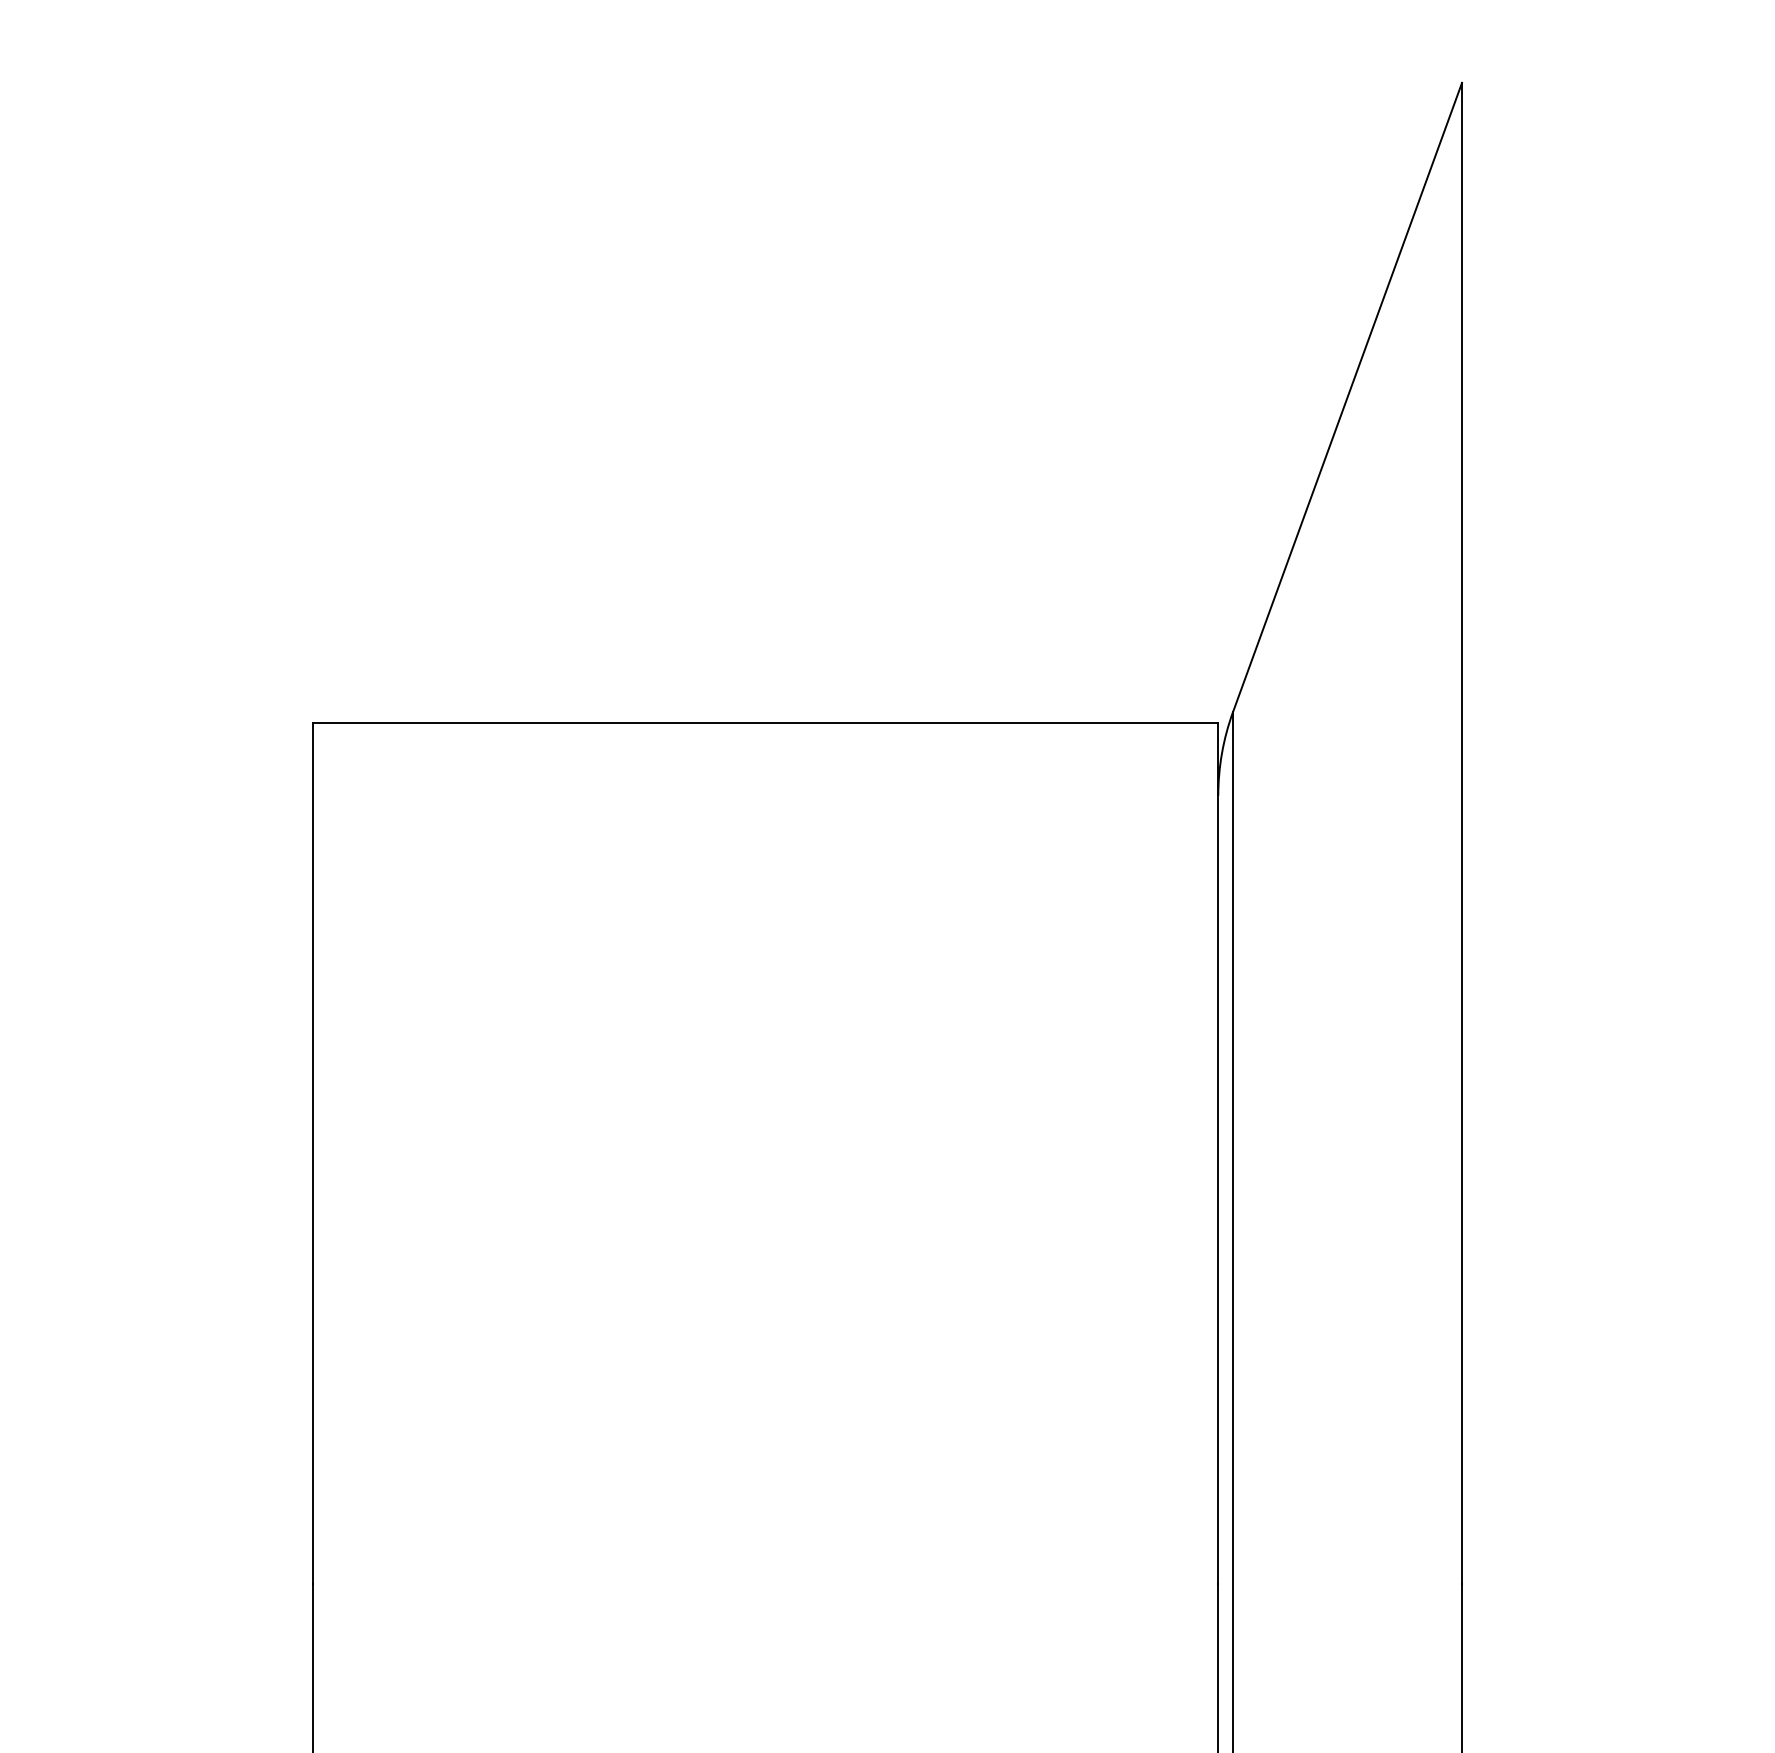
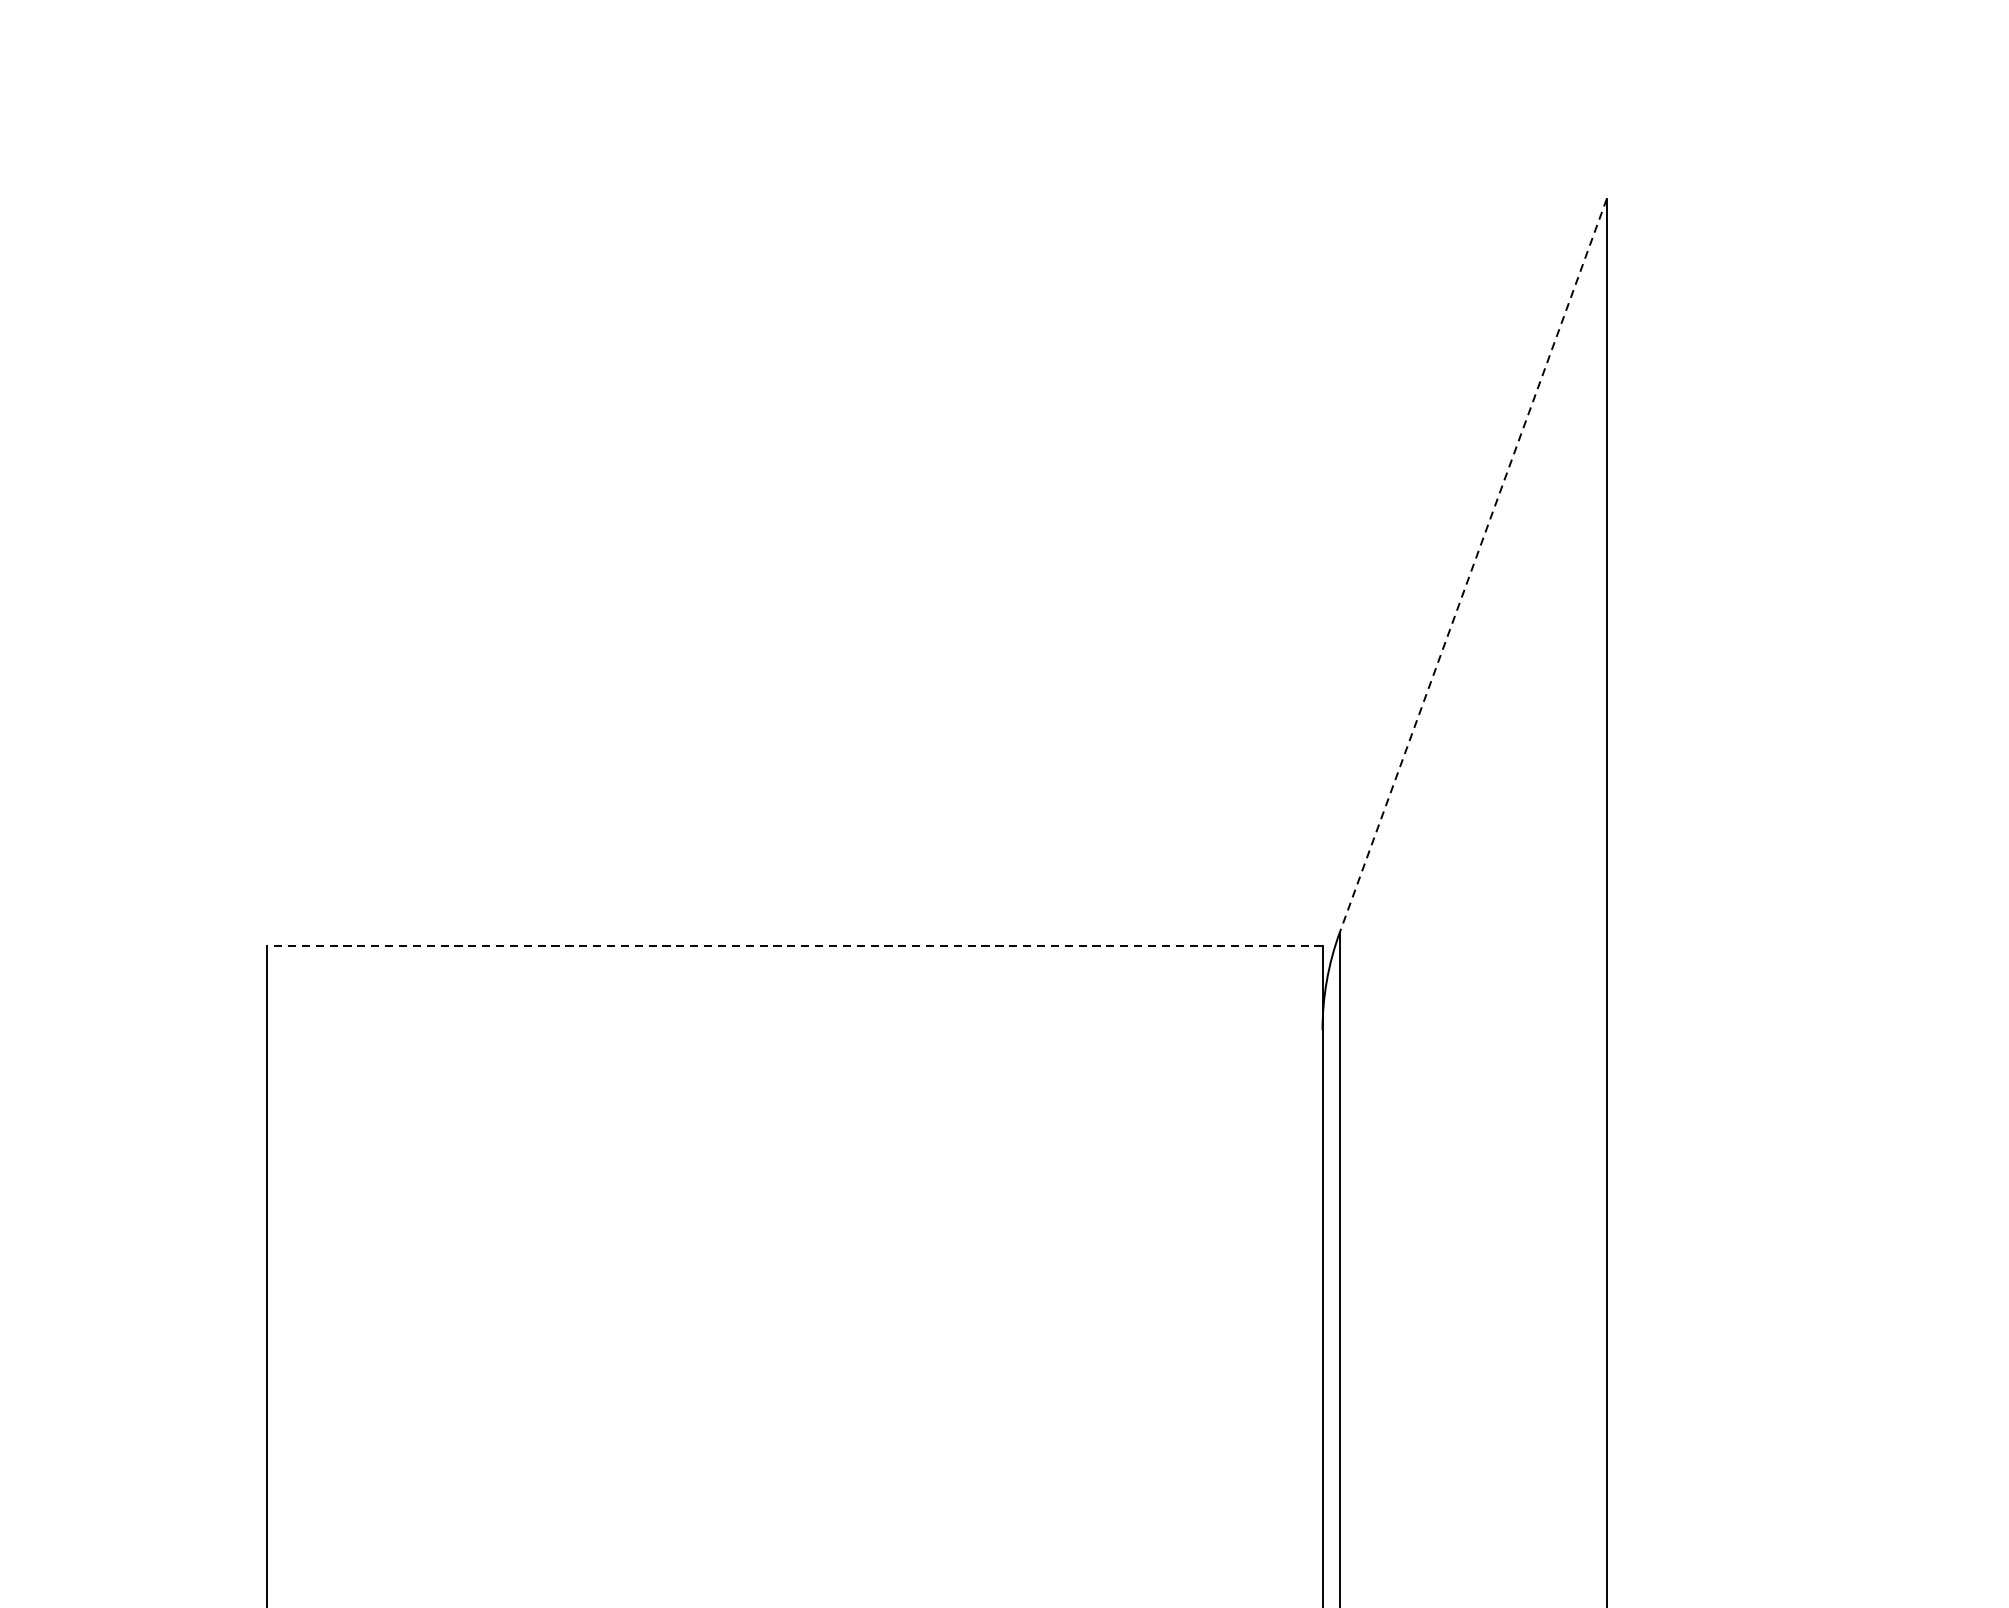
line: (1347, 397) -> (1473, 565), solid -> dashed
line: (765, 723) -> (794, 946), solid -> dashed

